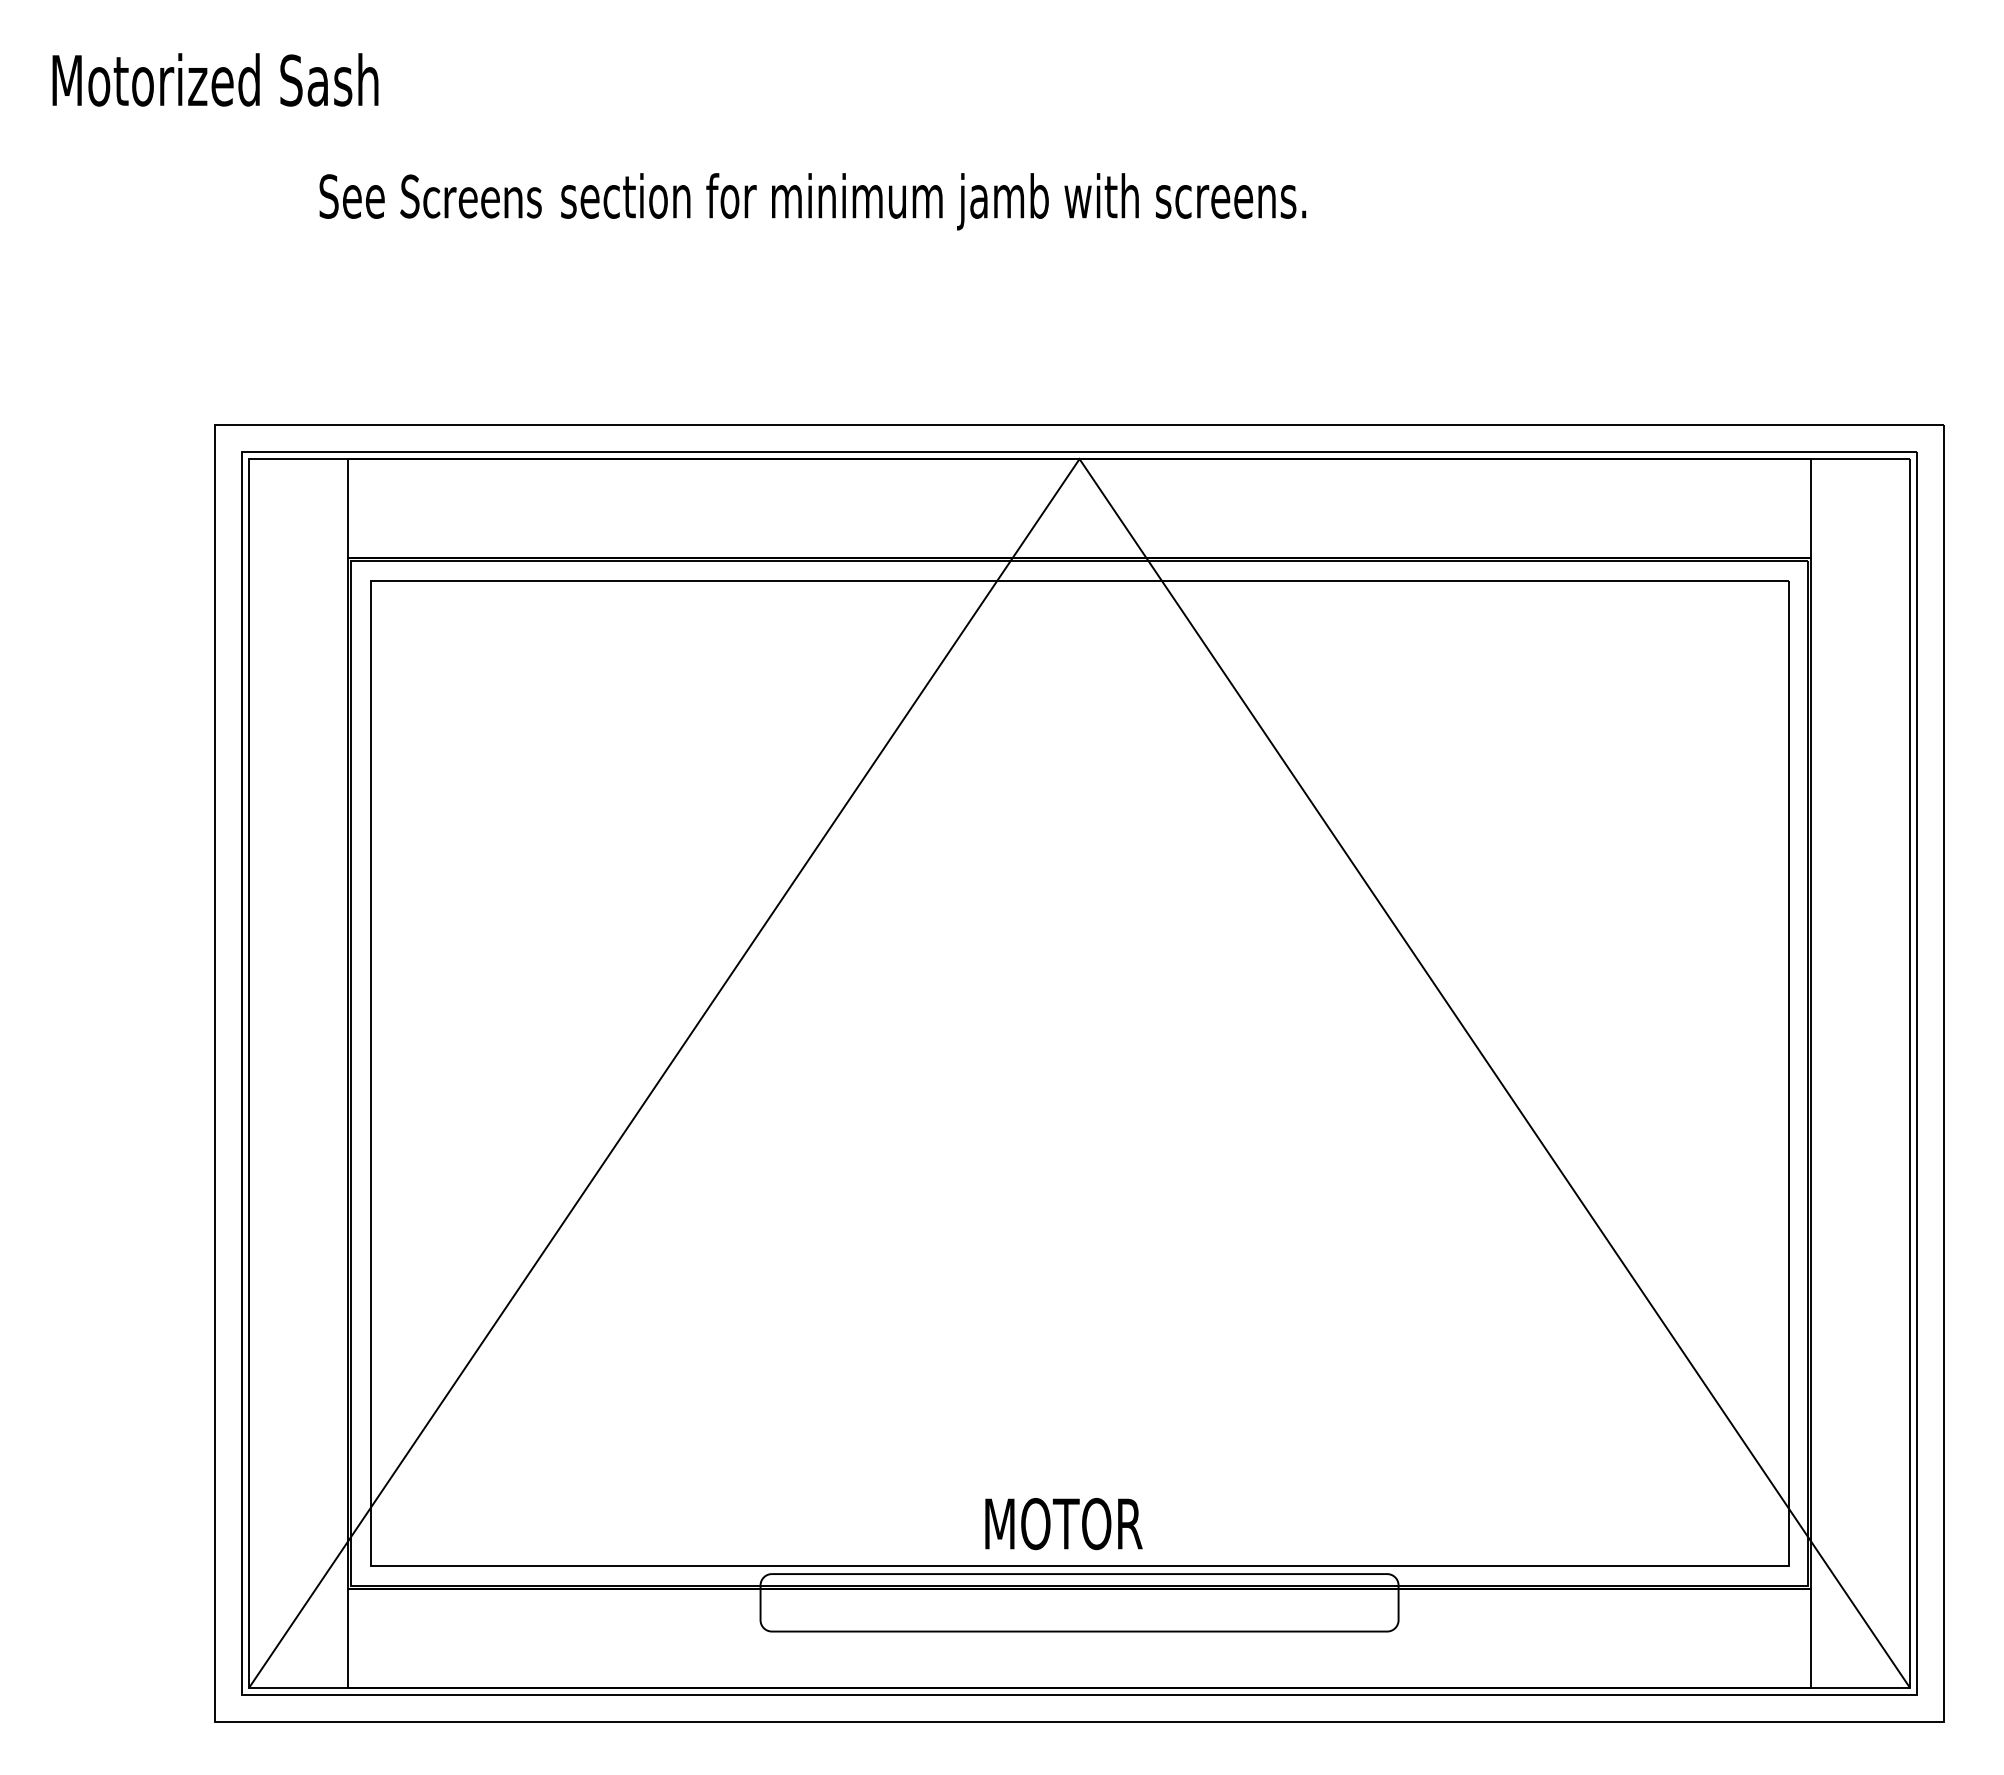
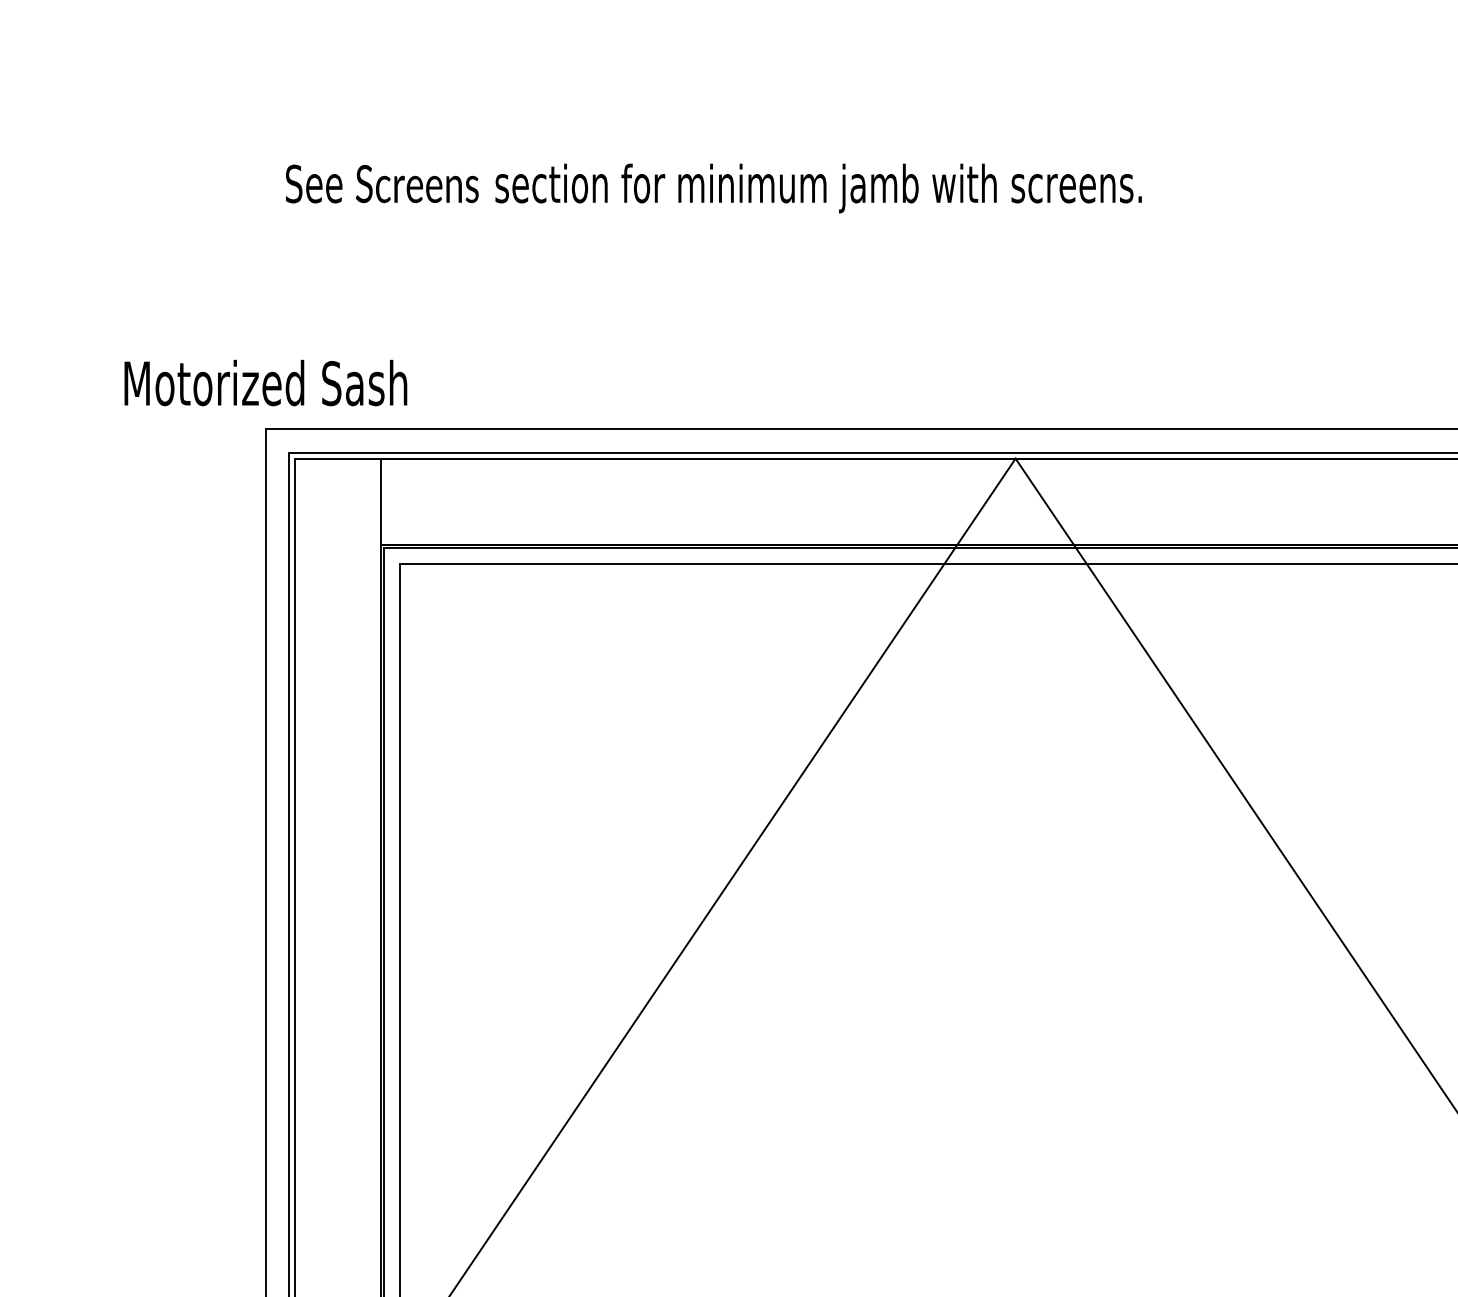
text: (215, 79) -> (265, 382), moved
text: (812, 201) -> (713, 188), moved

